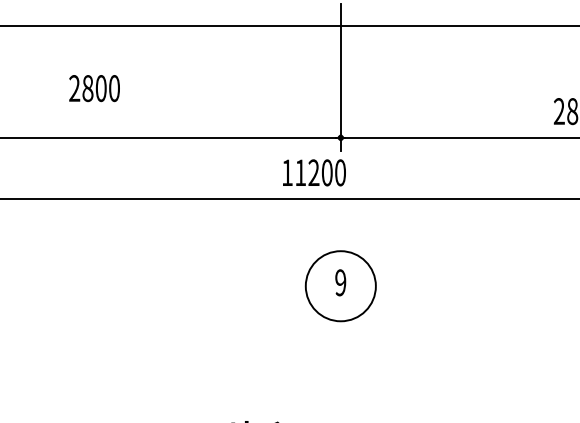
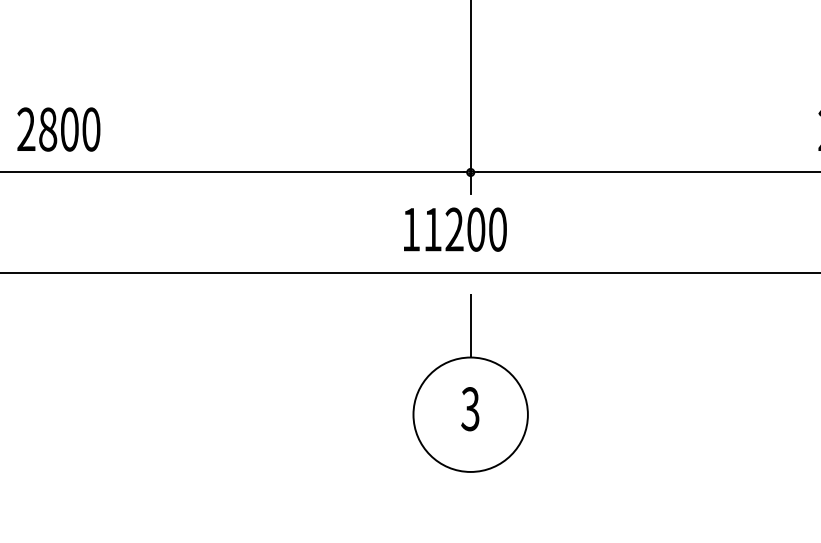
text: (94, 88) -> (58, 129), moved
text: (314, 172) -> (455, 229), moved
line: (340, 231) -> (470, 325), added
text: (340, 282) -> (470, 408), 9 -> 3

